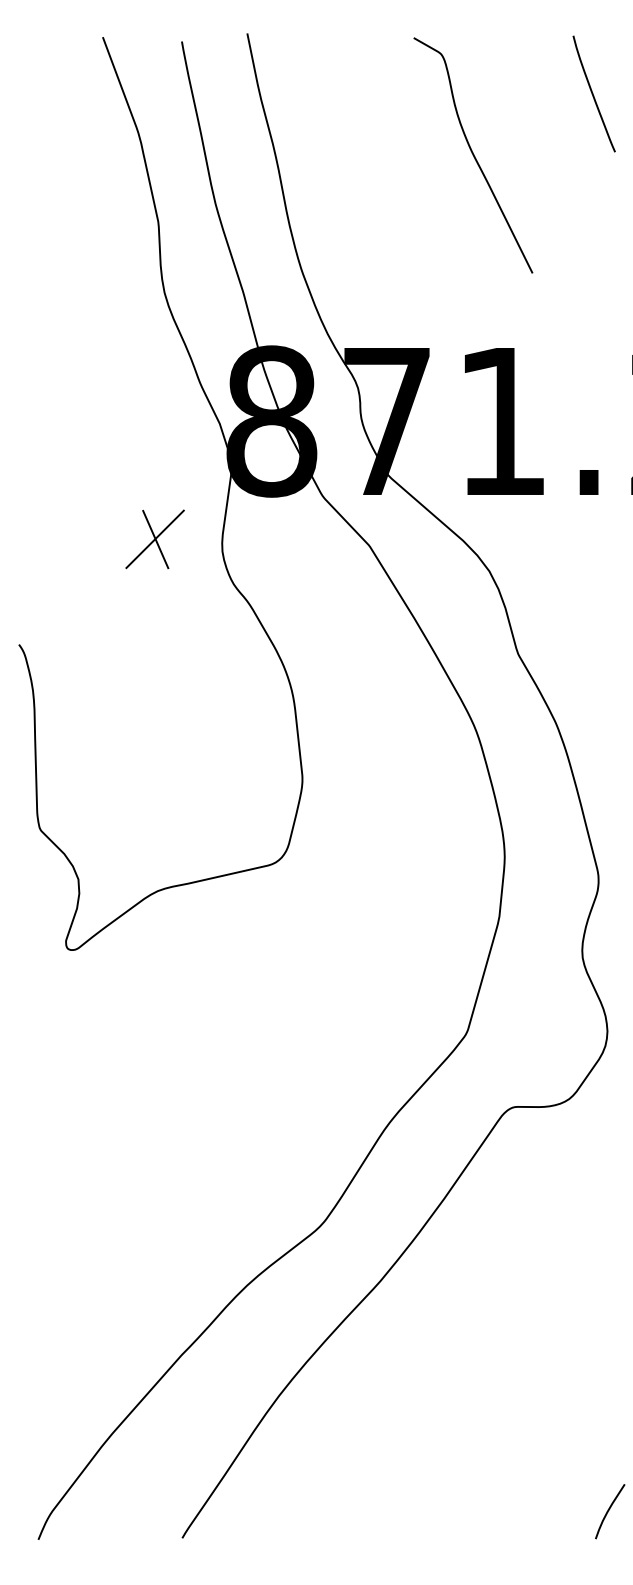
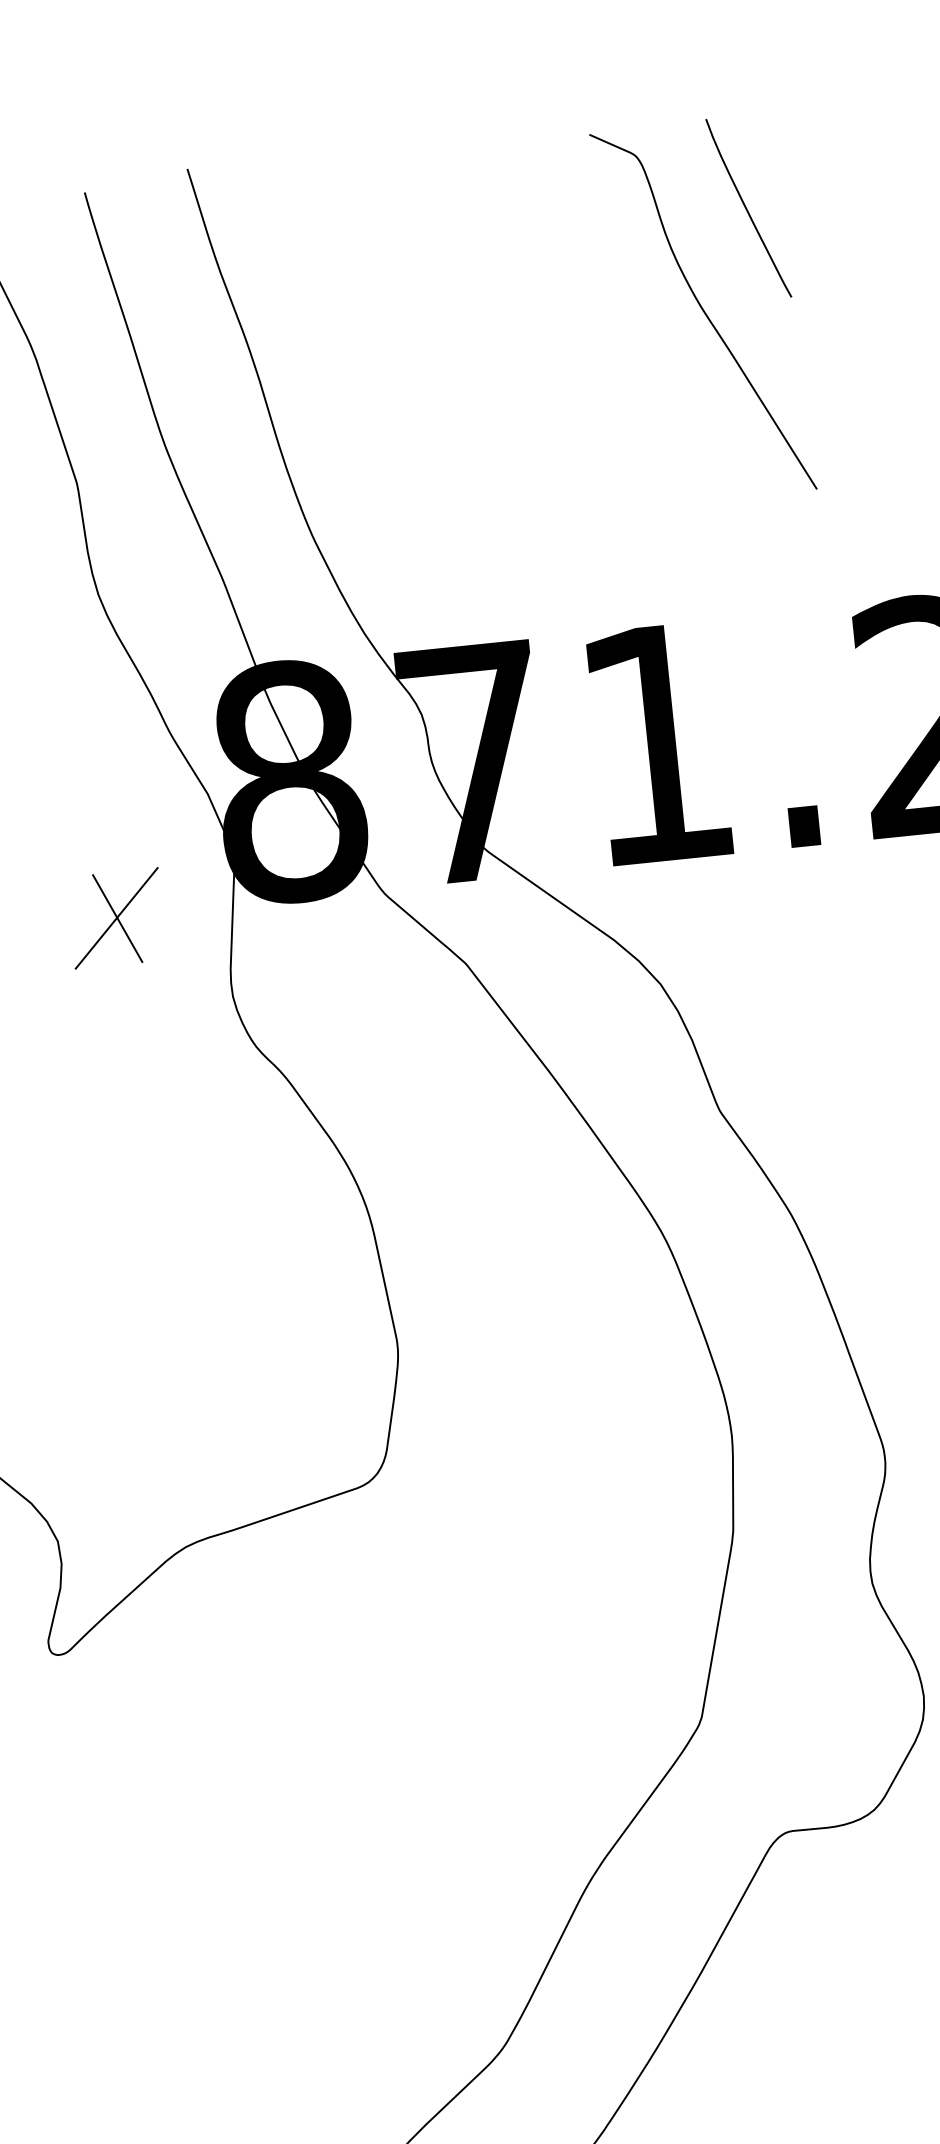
curve: (473, 155) -> (703, 311), moved
part: (154, 539) -> (115, 918), moved

